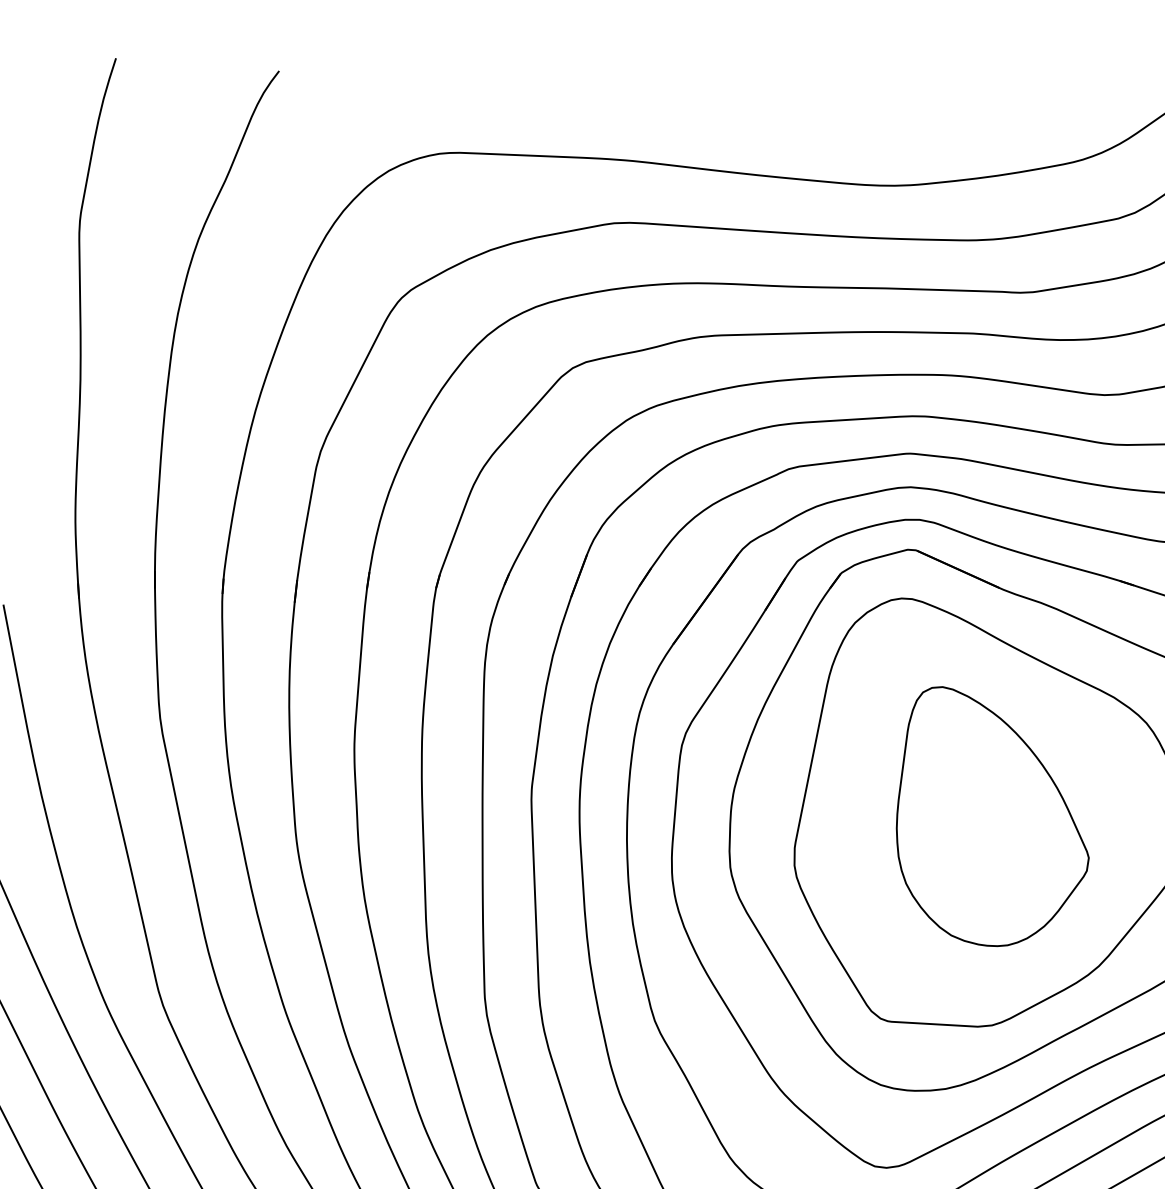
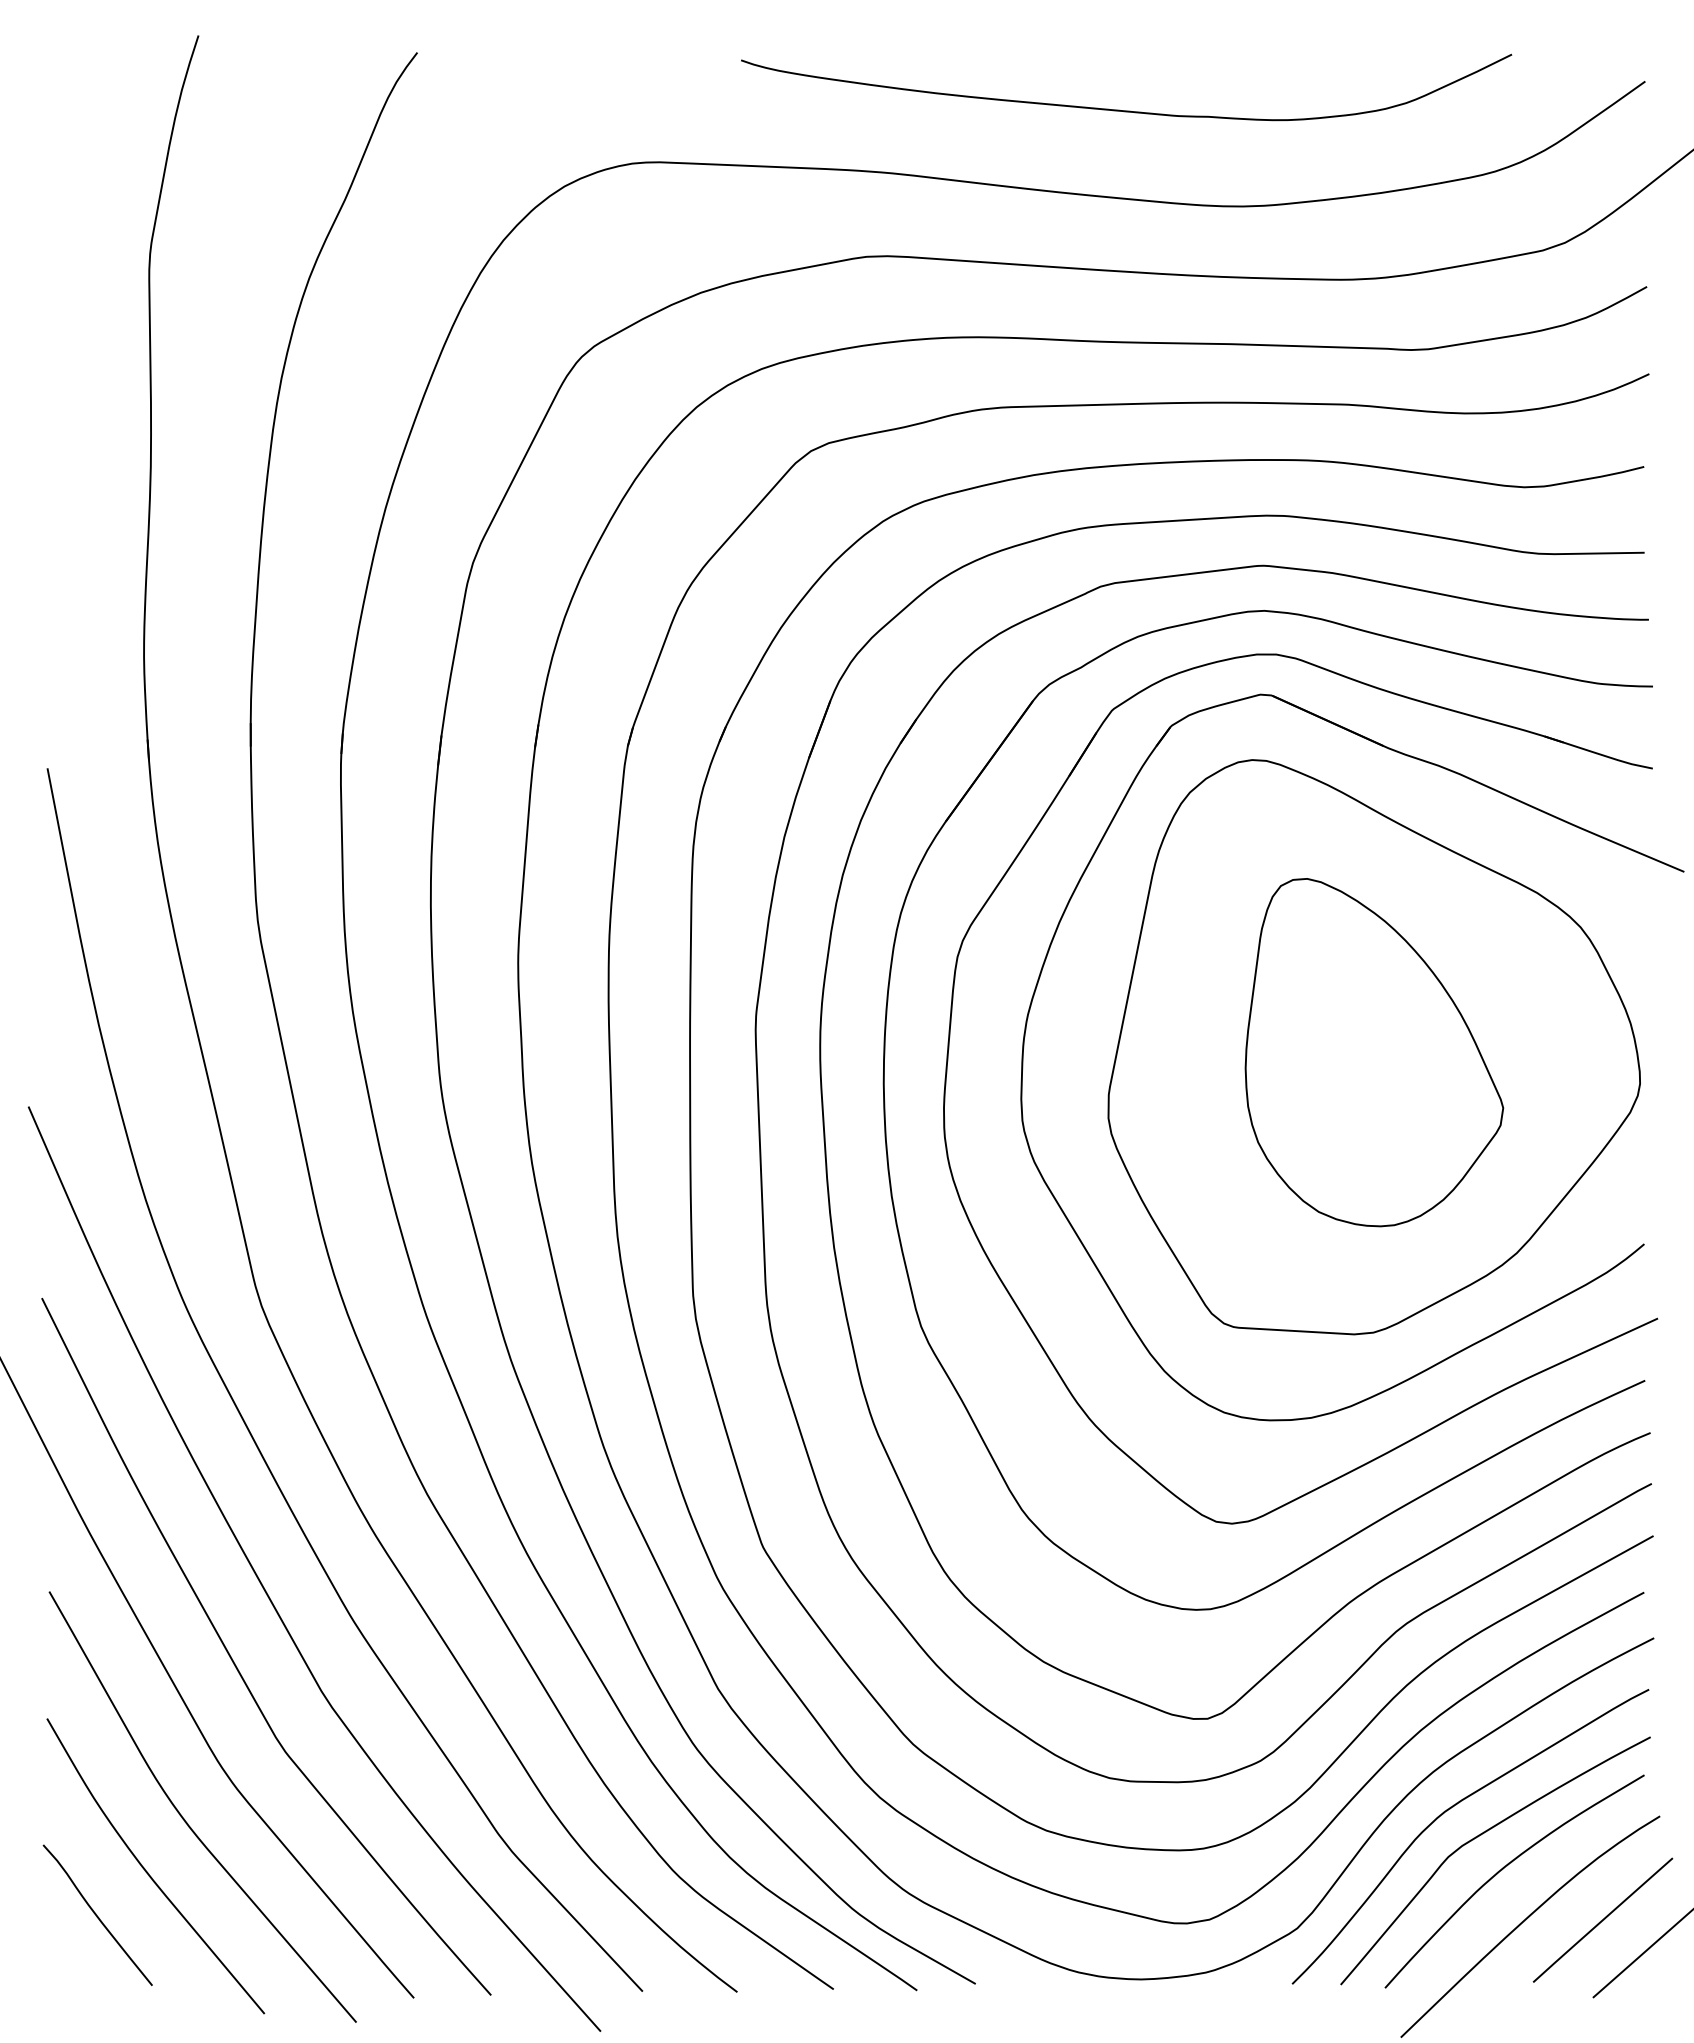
curve: (807, 114) -> (1126, 110), added

